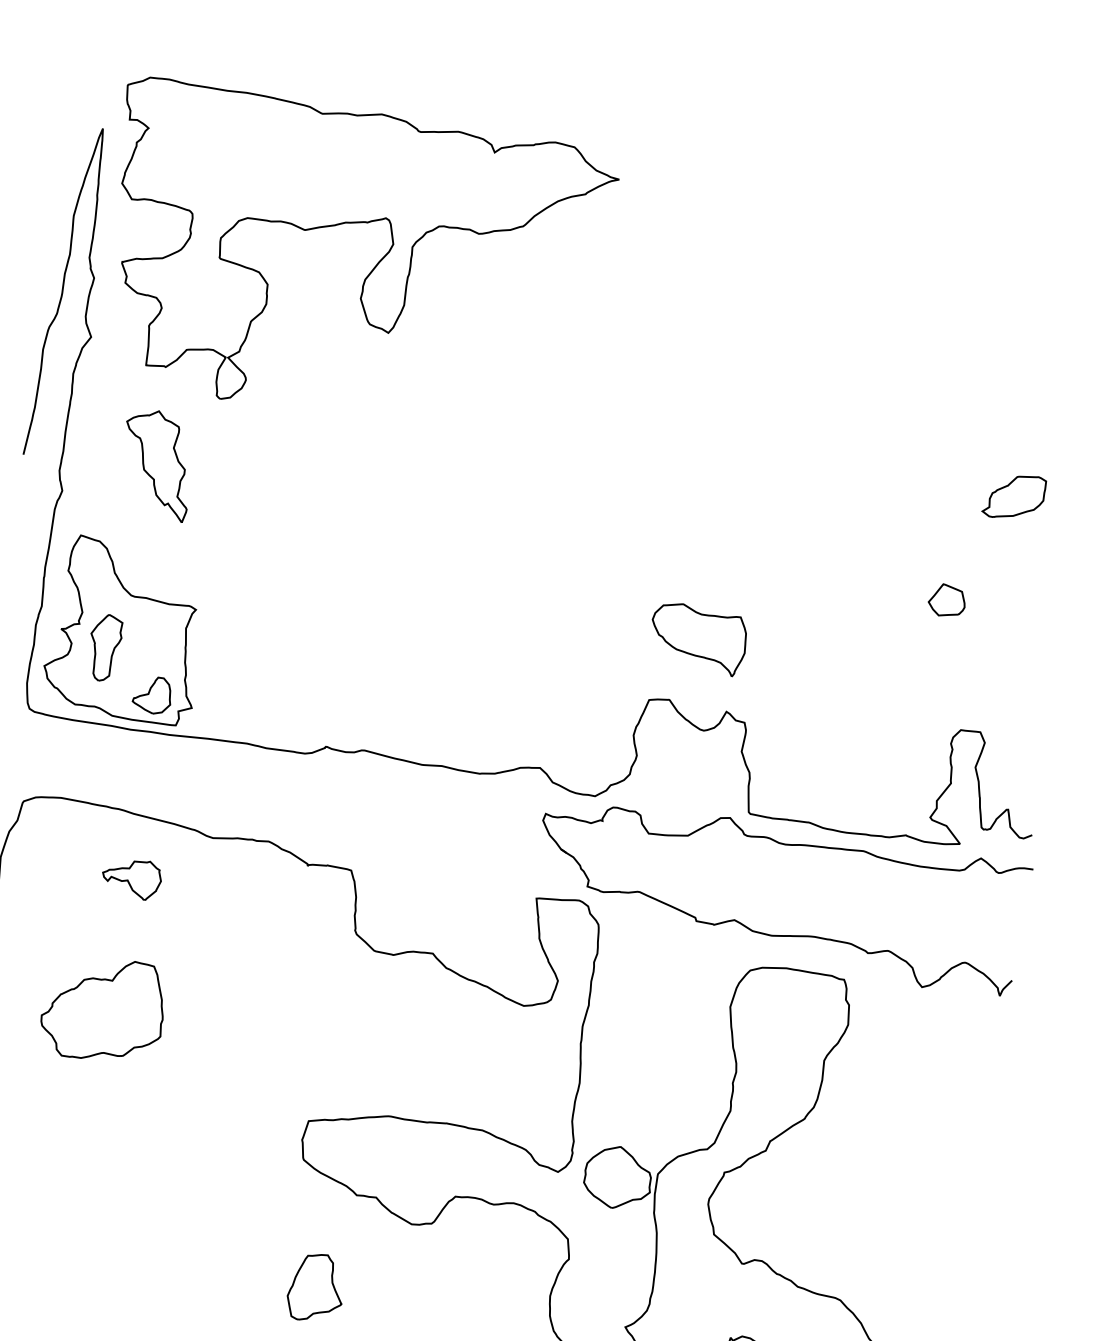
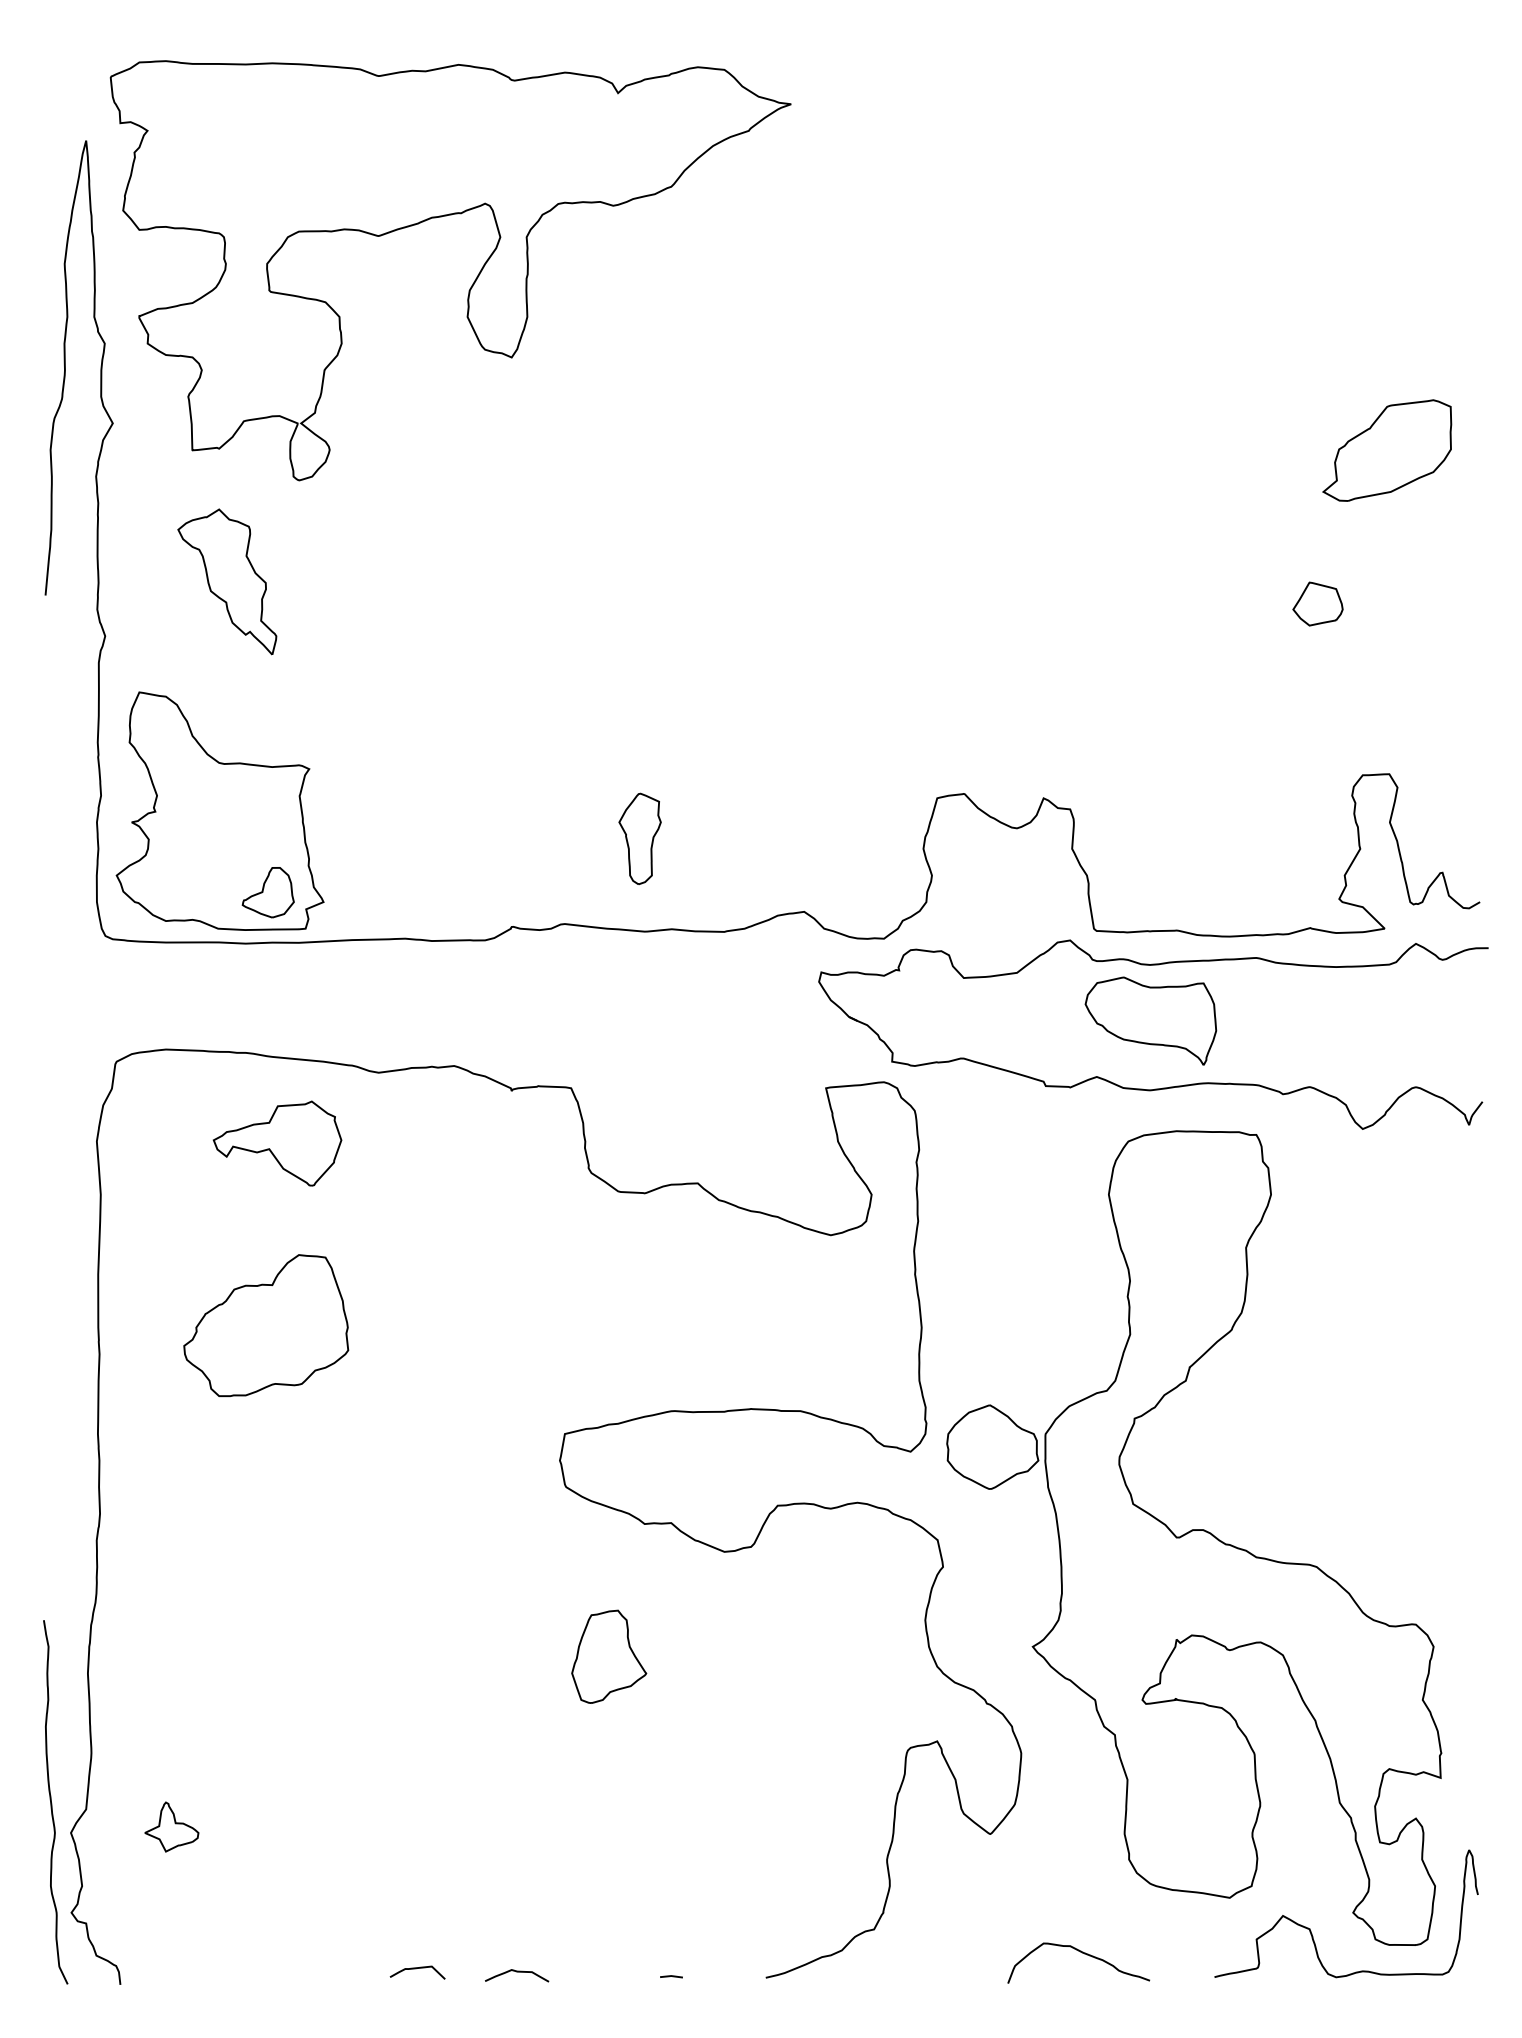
part: (1013, 496) -> (1386, 450), size x1.6
part: (698, 638) -> (1150, 1020), moved
part: (104, 647) -> (639, 838), moved
part: (131, 878) -> (277, 1143), size x1.6

